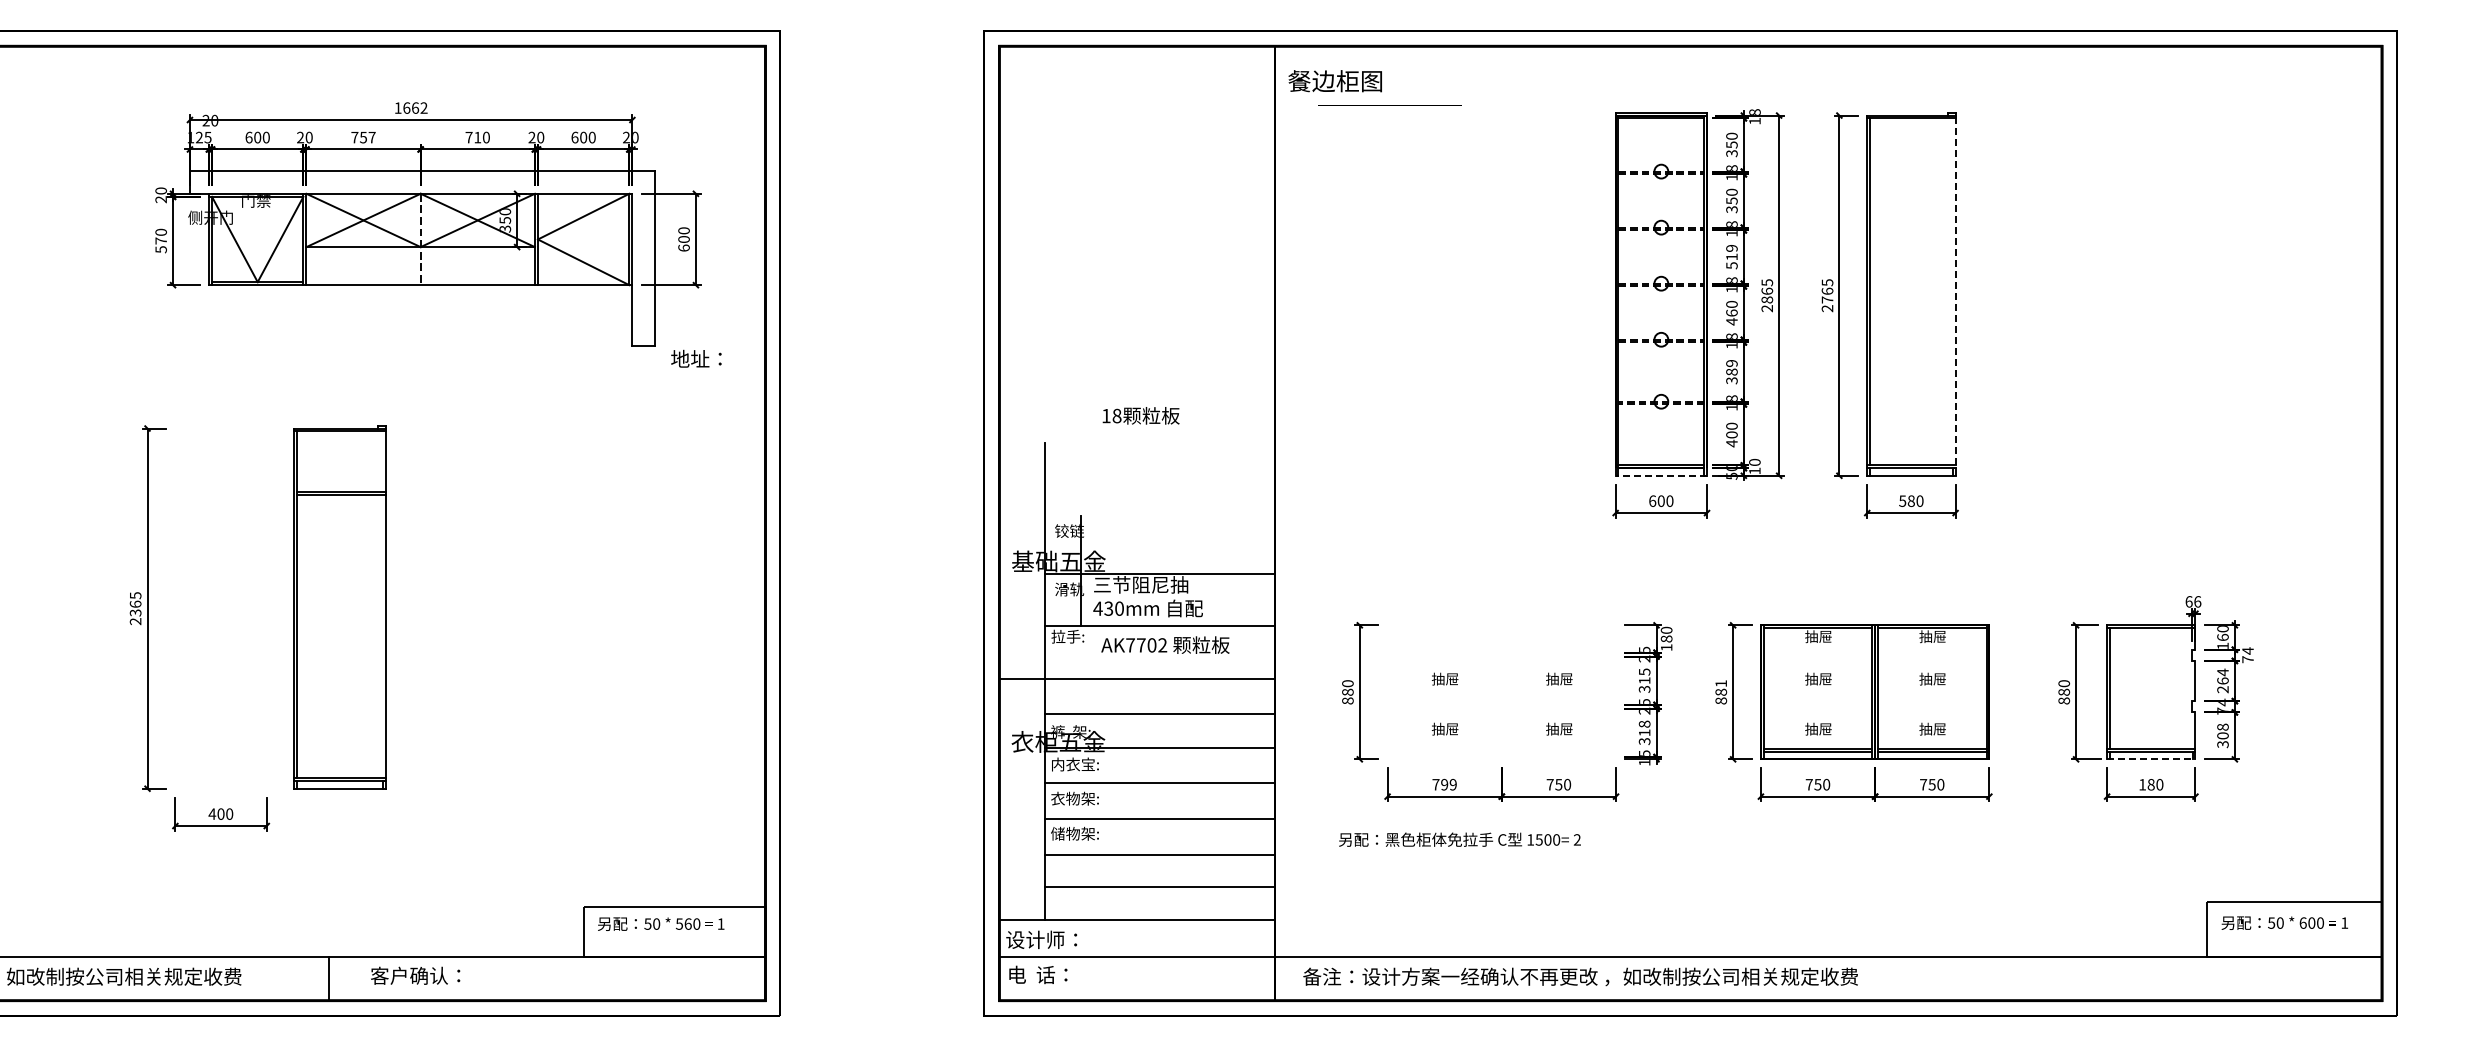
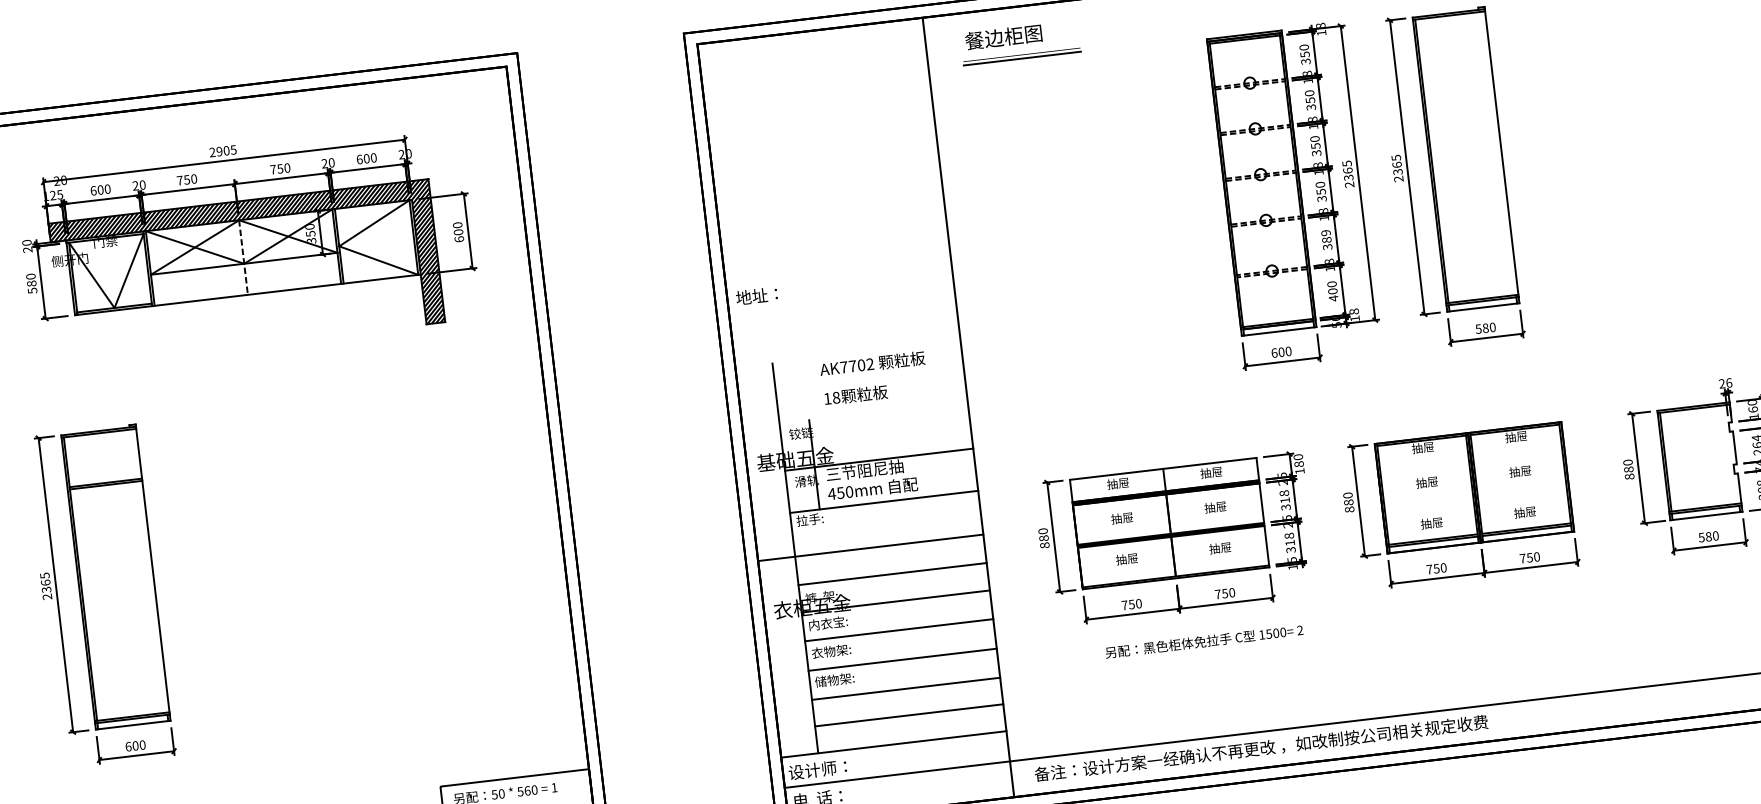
text: (1334, 81) -> (1003, 37), moved
text: (410, 107) -> (222, 150), 1662 -> 2905
line: (1389, 109) -> (1022, 58), added
text: (371, 137) -> (193, 179), 757 -> 750
text: (477, 137) -> (280, 168), 710 -> 750
text: (160, 240) -> (31, 283), 570 -> 580
text: (1731, 256) -> (1315, 145), 519 -> 350
hatch: (422, 258) -> (246, 272), added
line: (1955, 295) -> (1502, 156), dashed -> solid
text: (1766, 299) -> (1348, 177), 2865 -> 2365
text: (1827, 299) -> (1397, 171), 2765 -> 2365
text: (1731, 317) -> (1321, 195), 460 -> 350
text: (696, 358) -> (756, 295), moved
text: (1140, 415) -> (855, 395), moved
text: (1754, 461) -> (1353, 310), 10 -> 18
line: (1661, 475) -> (1279, 331), dashed -> solid
text: (2188, 601) -> (1721, 383), 66 -> 26
part: (339, 607) -> (115, 577), moved
text: (1108, 608) -> (840, 492), 430mm -> 450mm
text: (1165, 644) -> (872, 363), moved
text: (1644, 671) -> (1284, 492), 315 -> 318
text: (1721, 683) -> (1348, 495), 881 -> 880
part: (1501, 691) -> (1169, 522), added
line: (2151, 759) -> (1706, 516), dashed -> solid
text: (1448, 784) -> (1134, 603), 799 -> 750
text: (2142, 784) -> (1701, 537), 180 -> 580
text: (212, 813) -> (128, 746), 400 -> 600
text: (1459, 839) -> (1203, 641), moved

